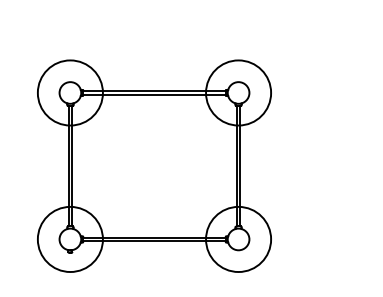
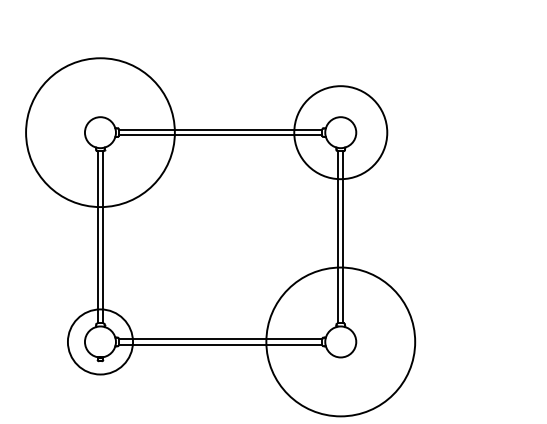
circle: (69, 92) -> (99, 131), size x1.6
circle: (69, 239) -> (99, 342), size x0.7
circle: (238, 239) -> (340, 342), size x1.6

